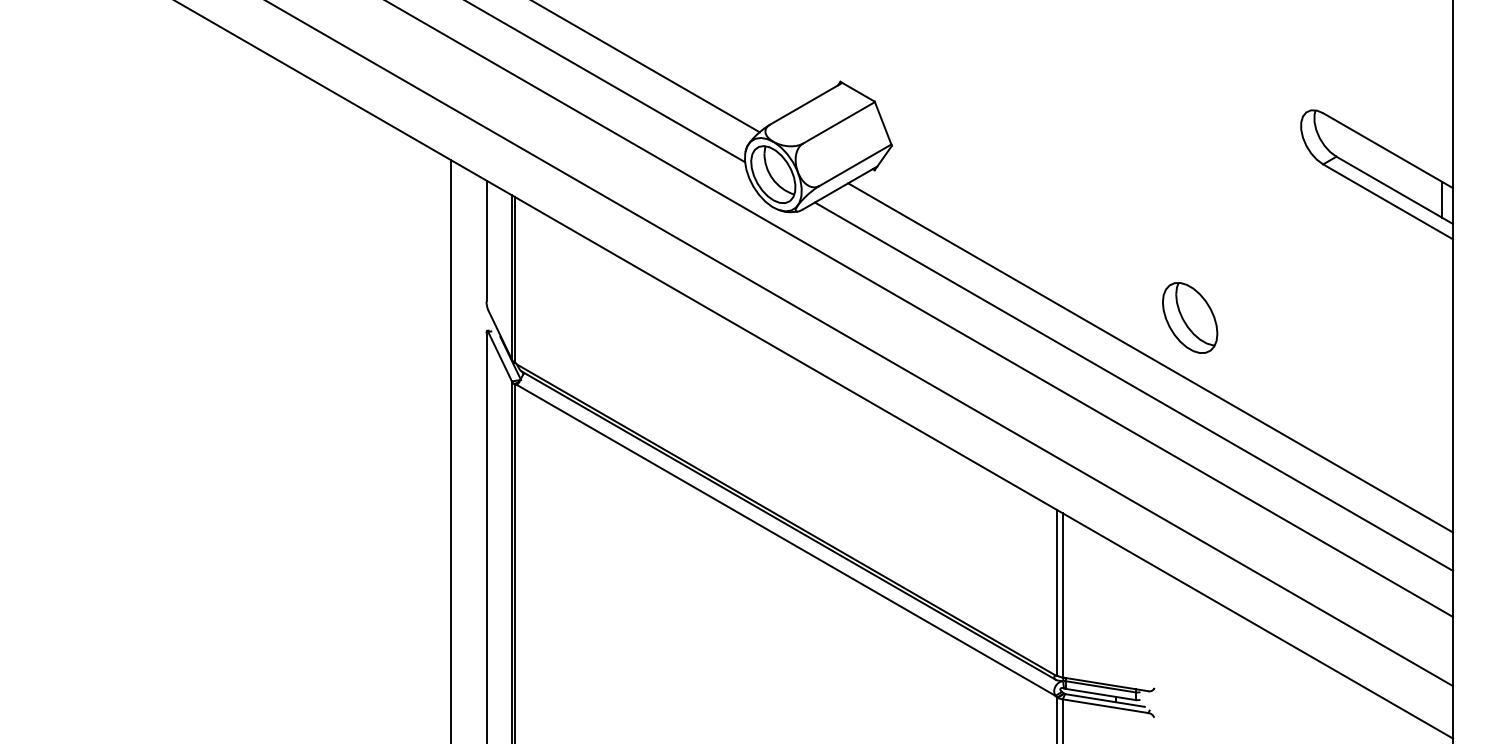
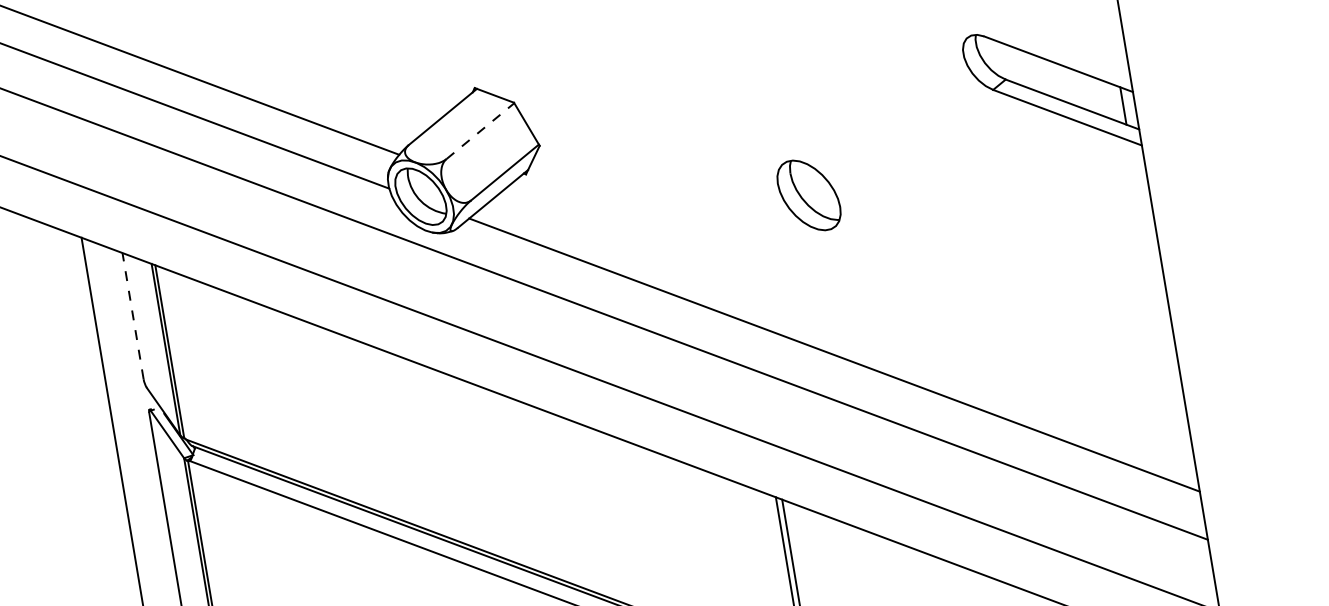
line: (839, 122) -> (480, 130), solid -> dashed
line: (486, 240) -> (132, 315), solid -> dashed
part: (1190, 317) -> (809, 194), moved
line: (1150, 357) -> (846, 321), removed

